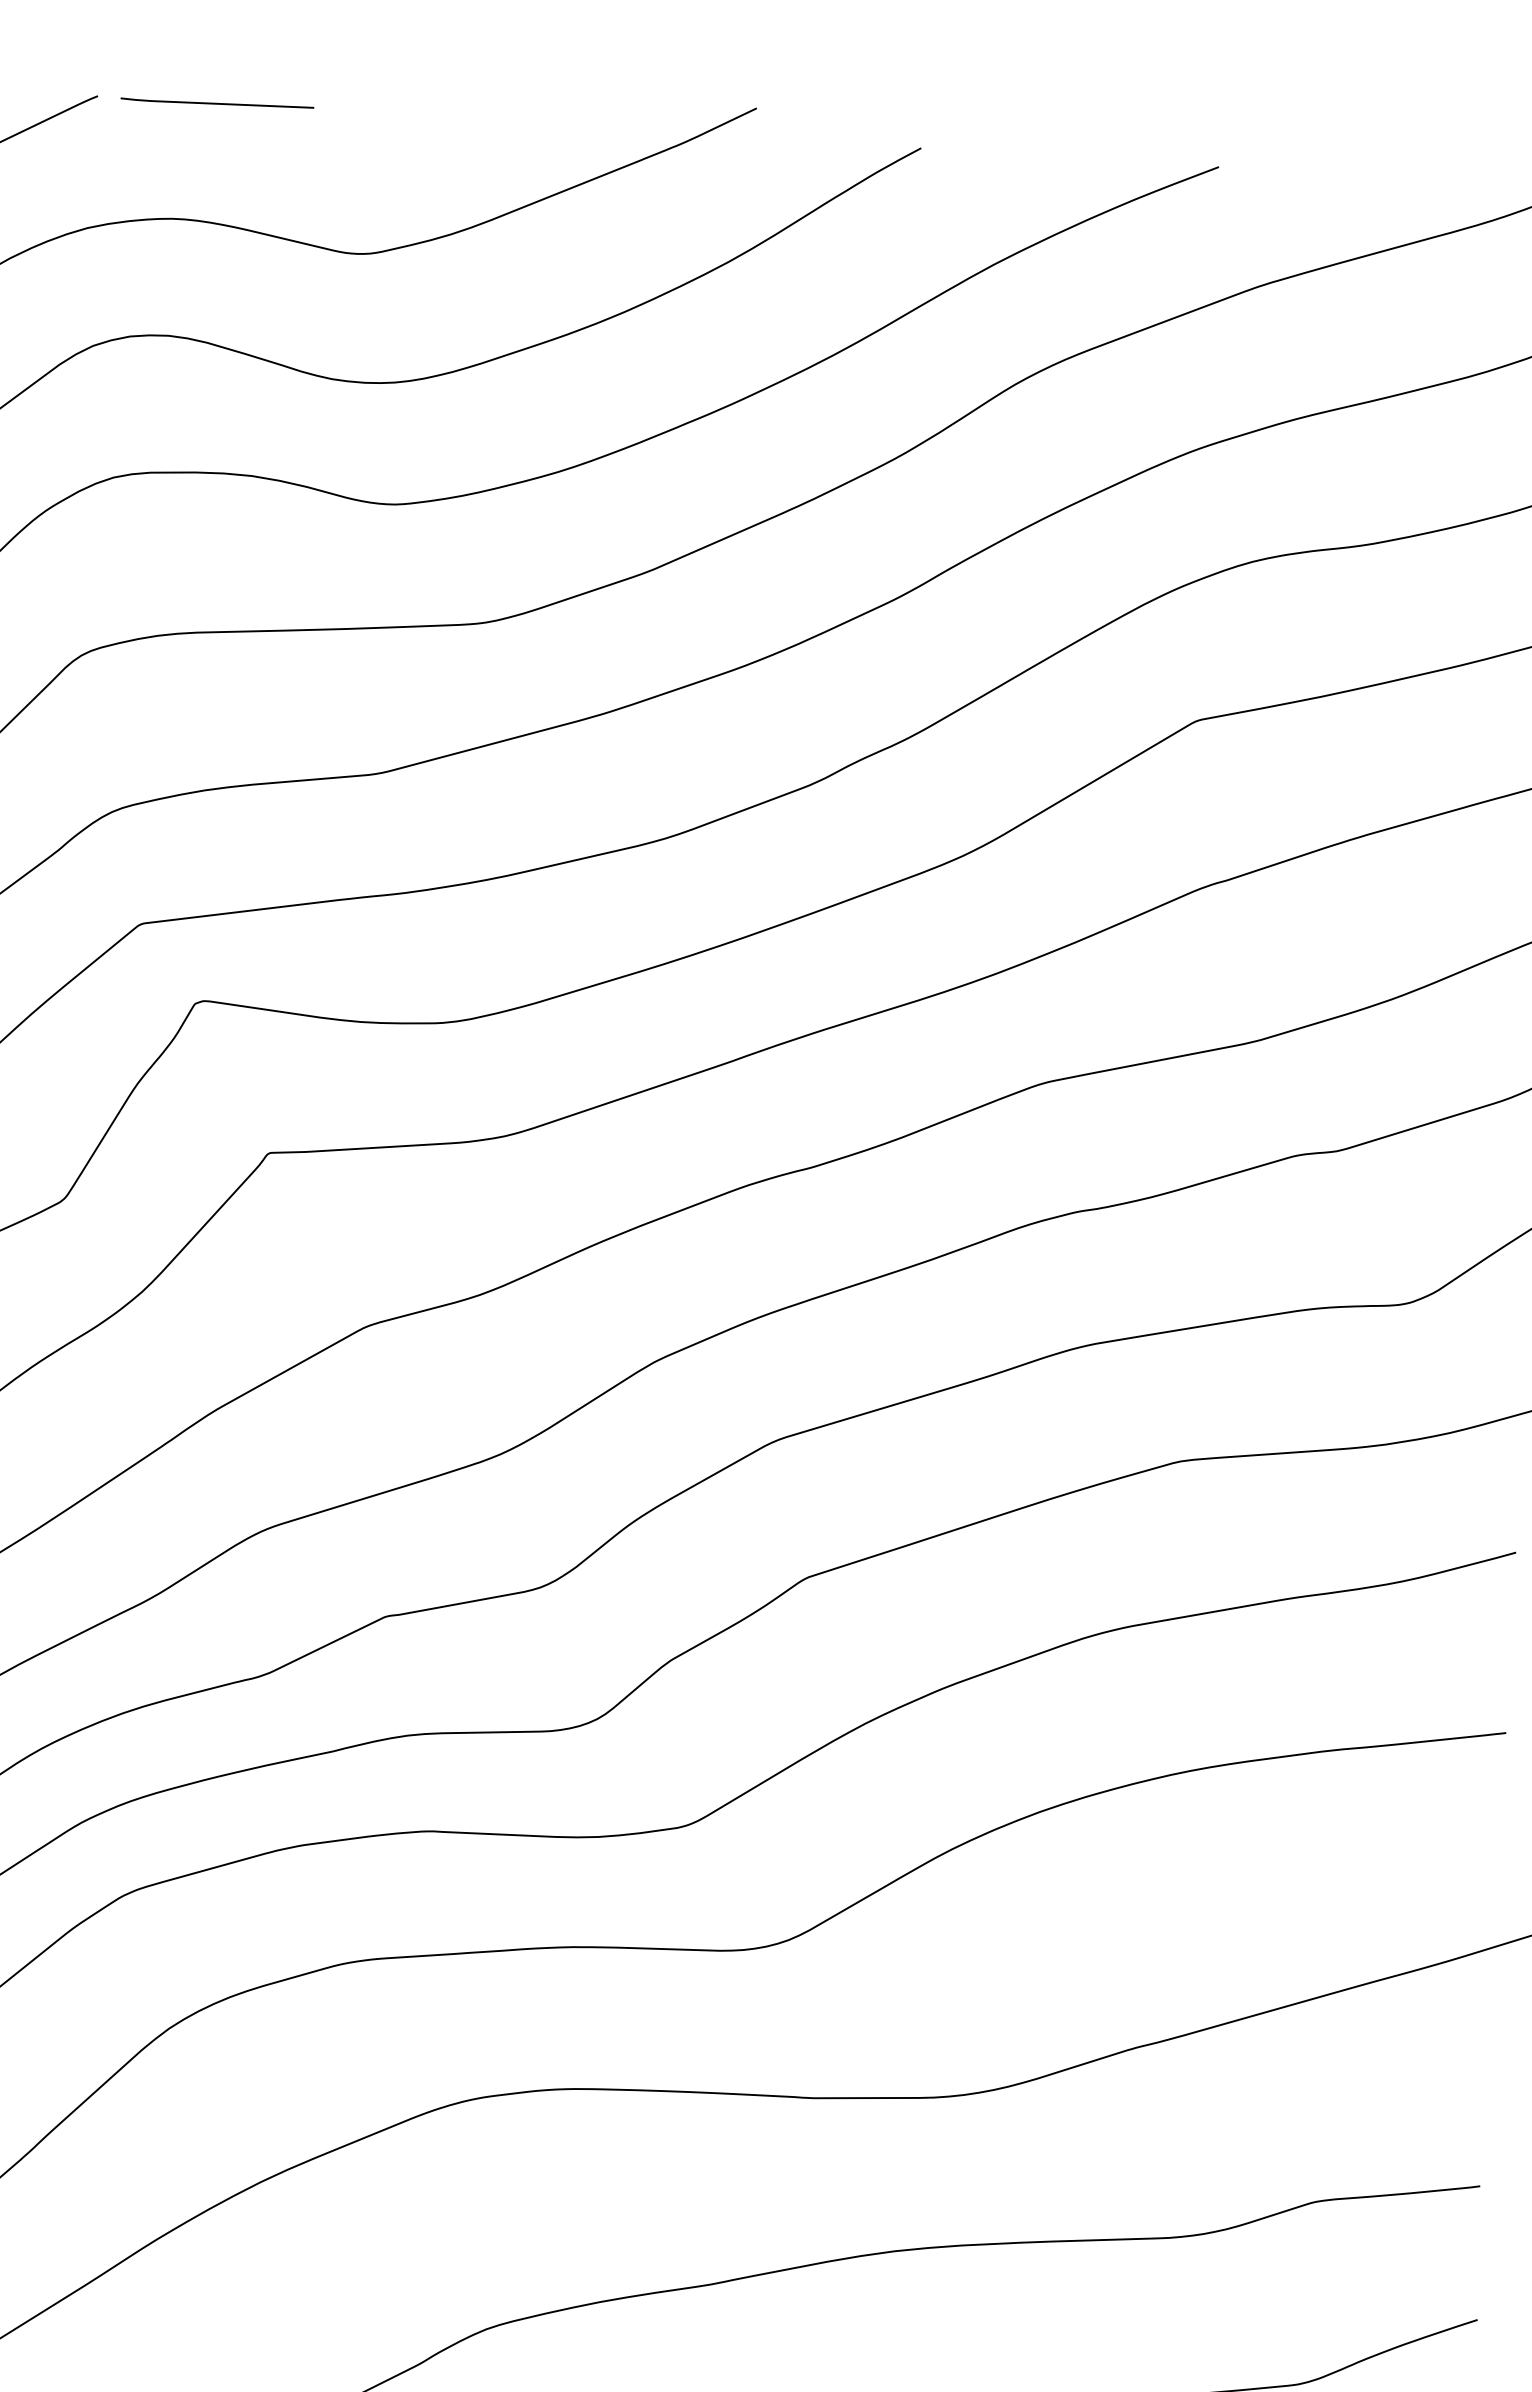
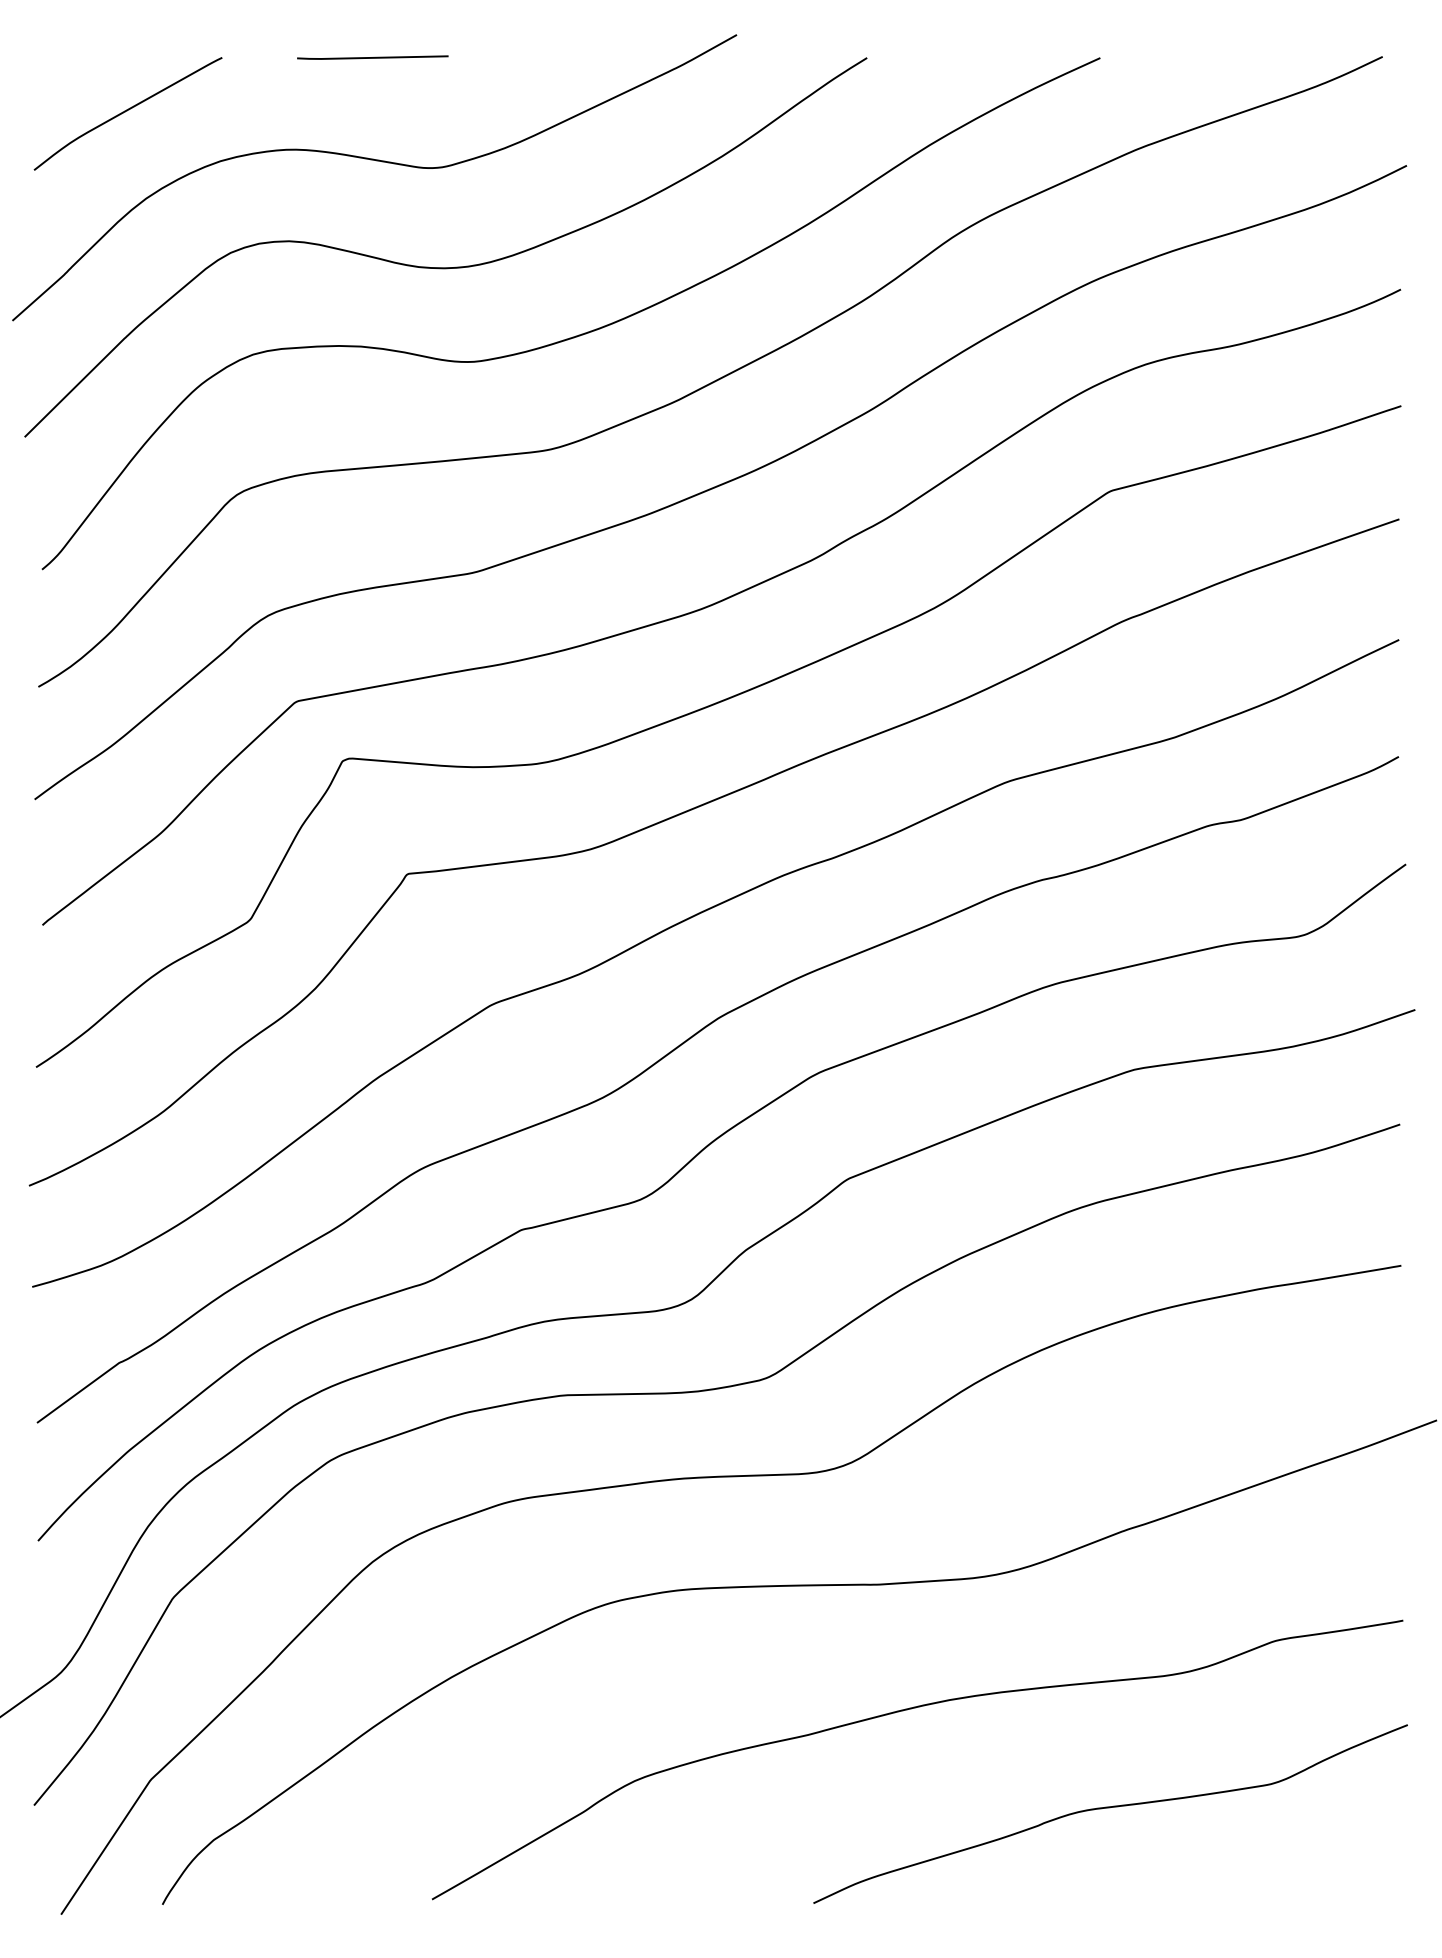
line: (216, 103) -> (372, 57), moved

